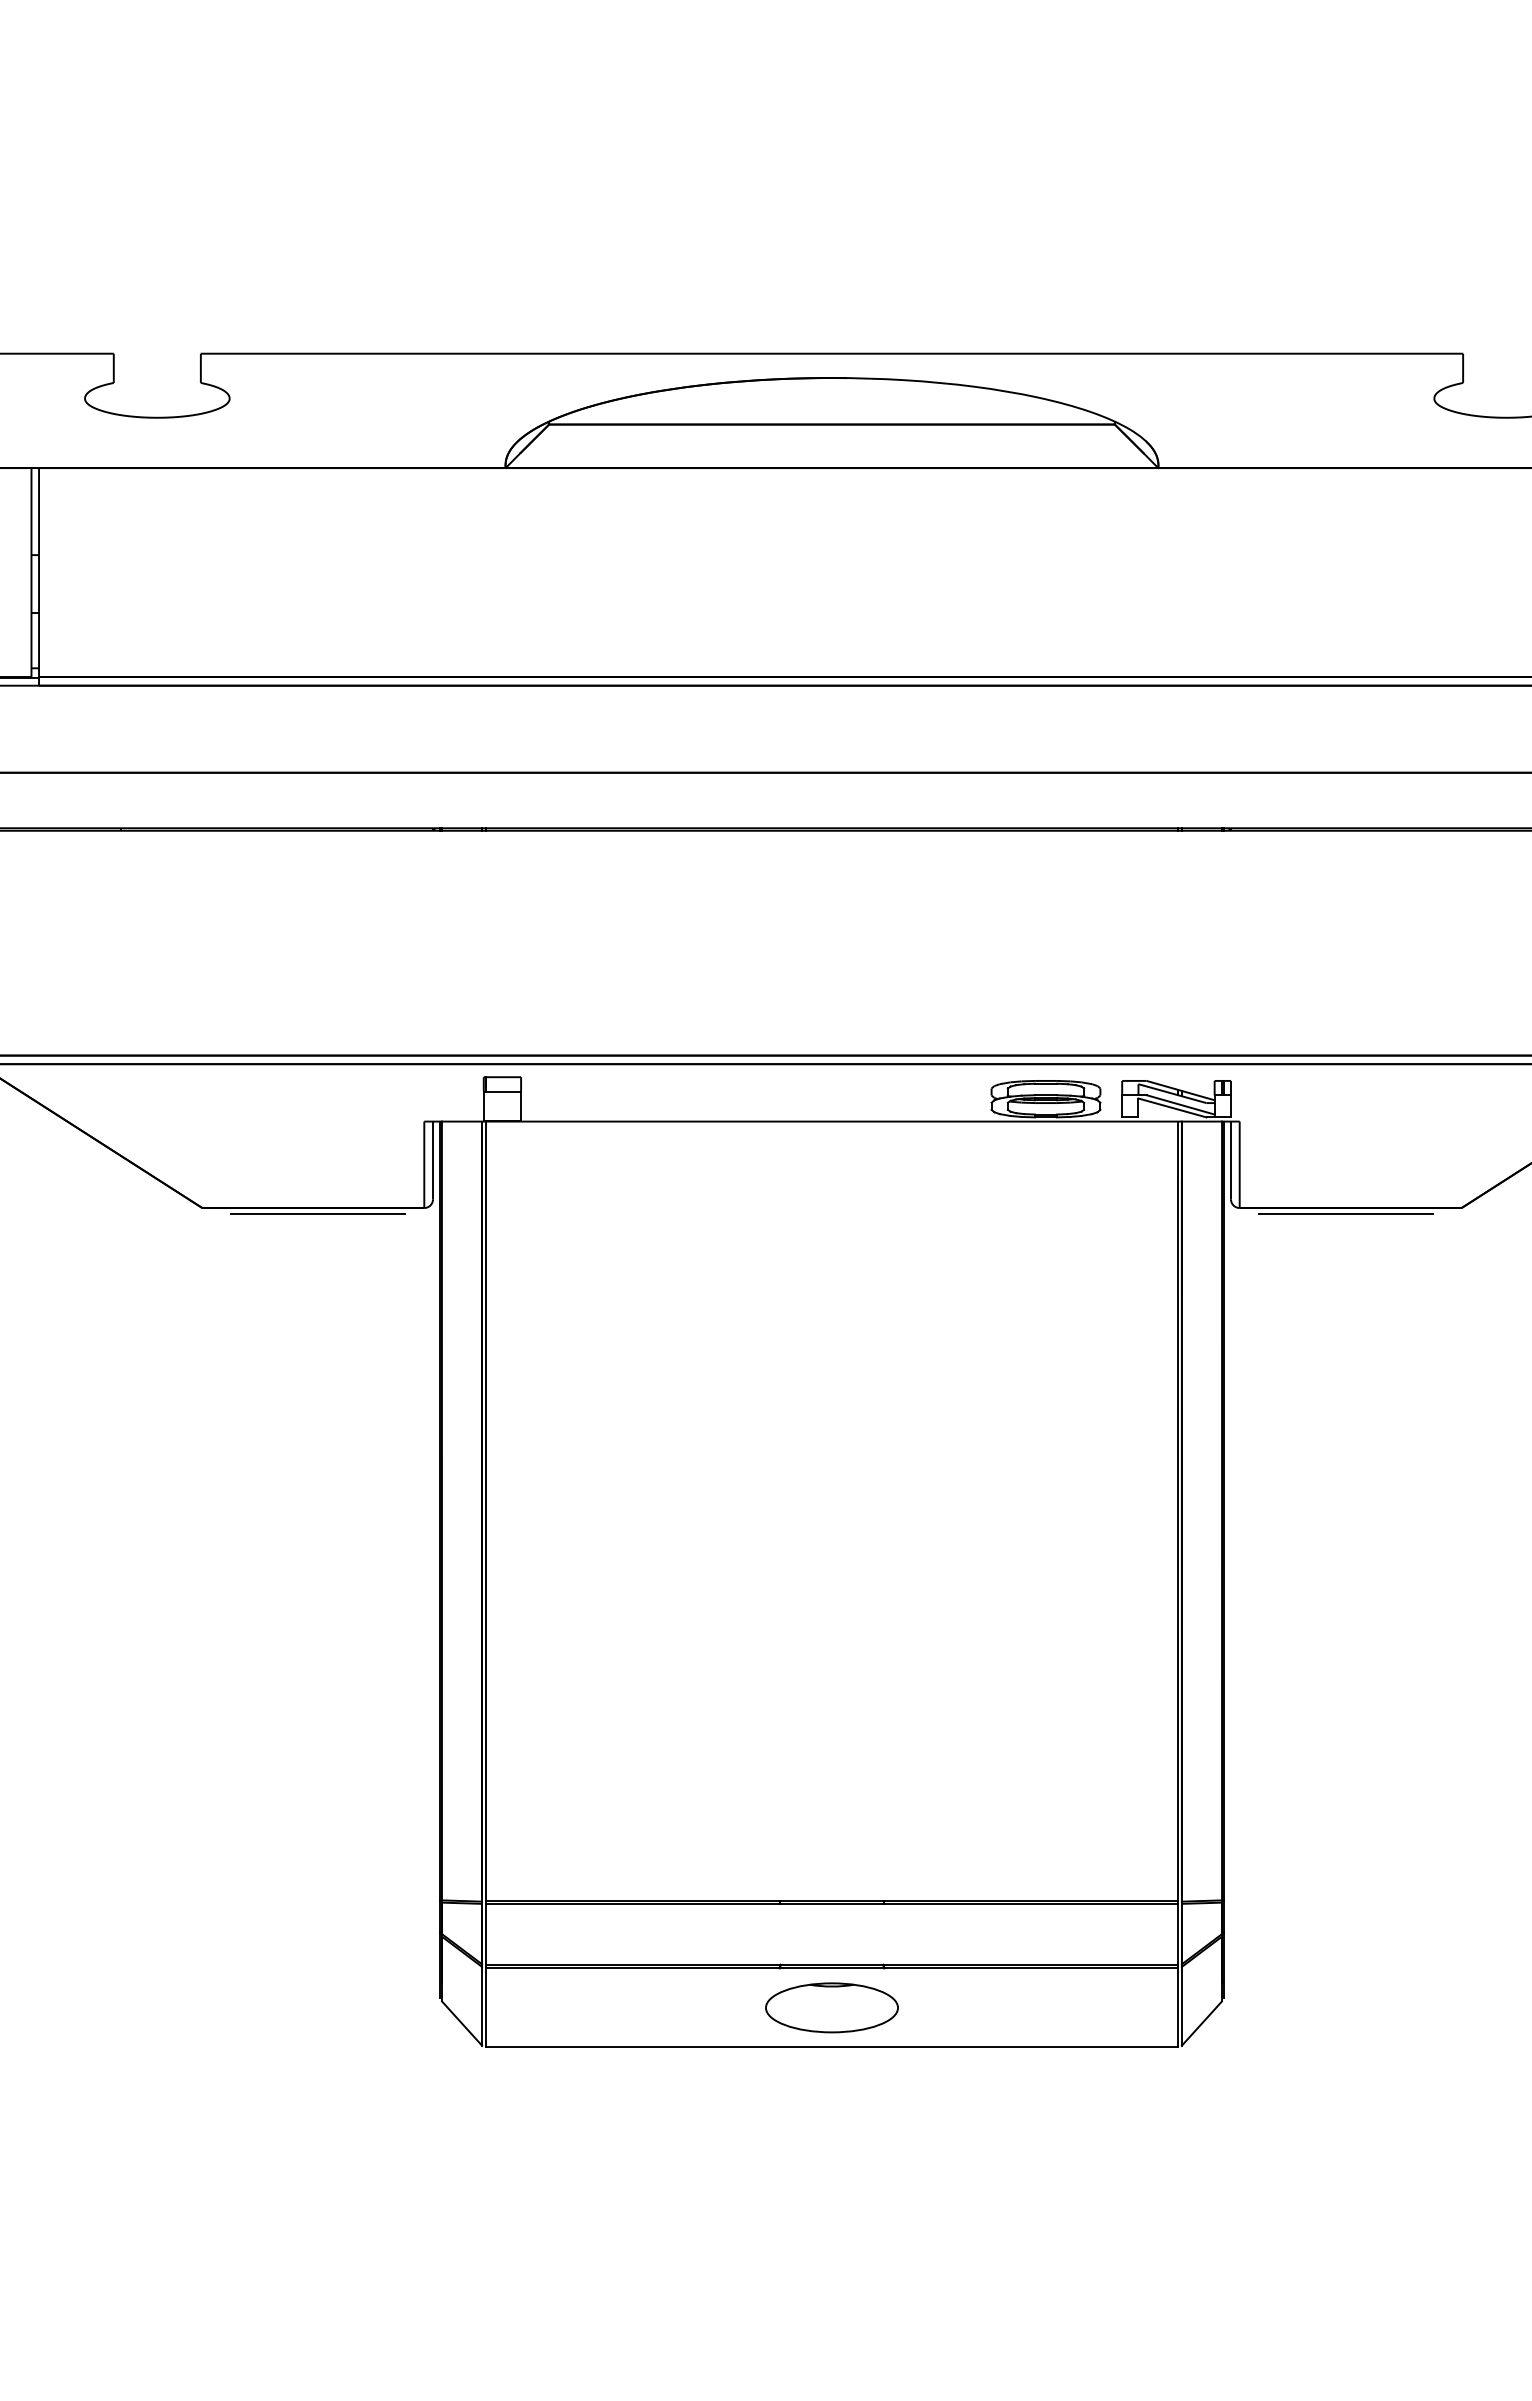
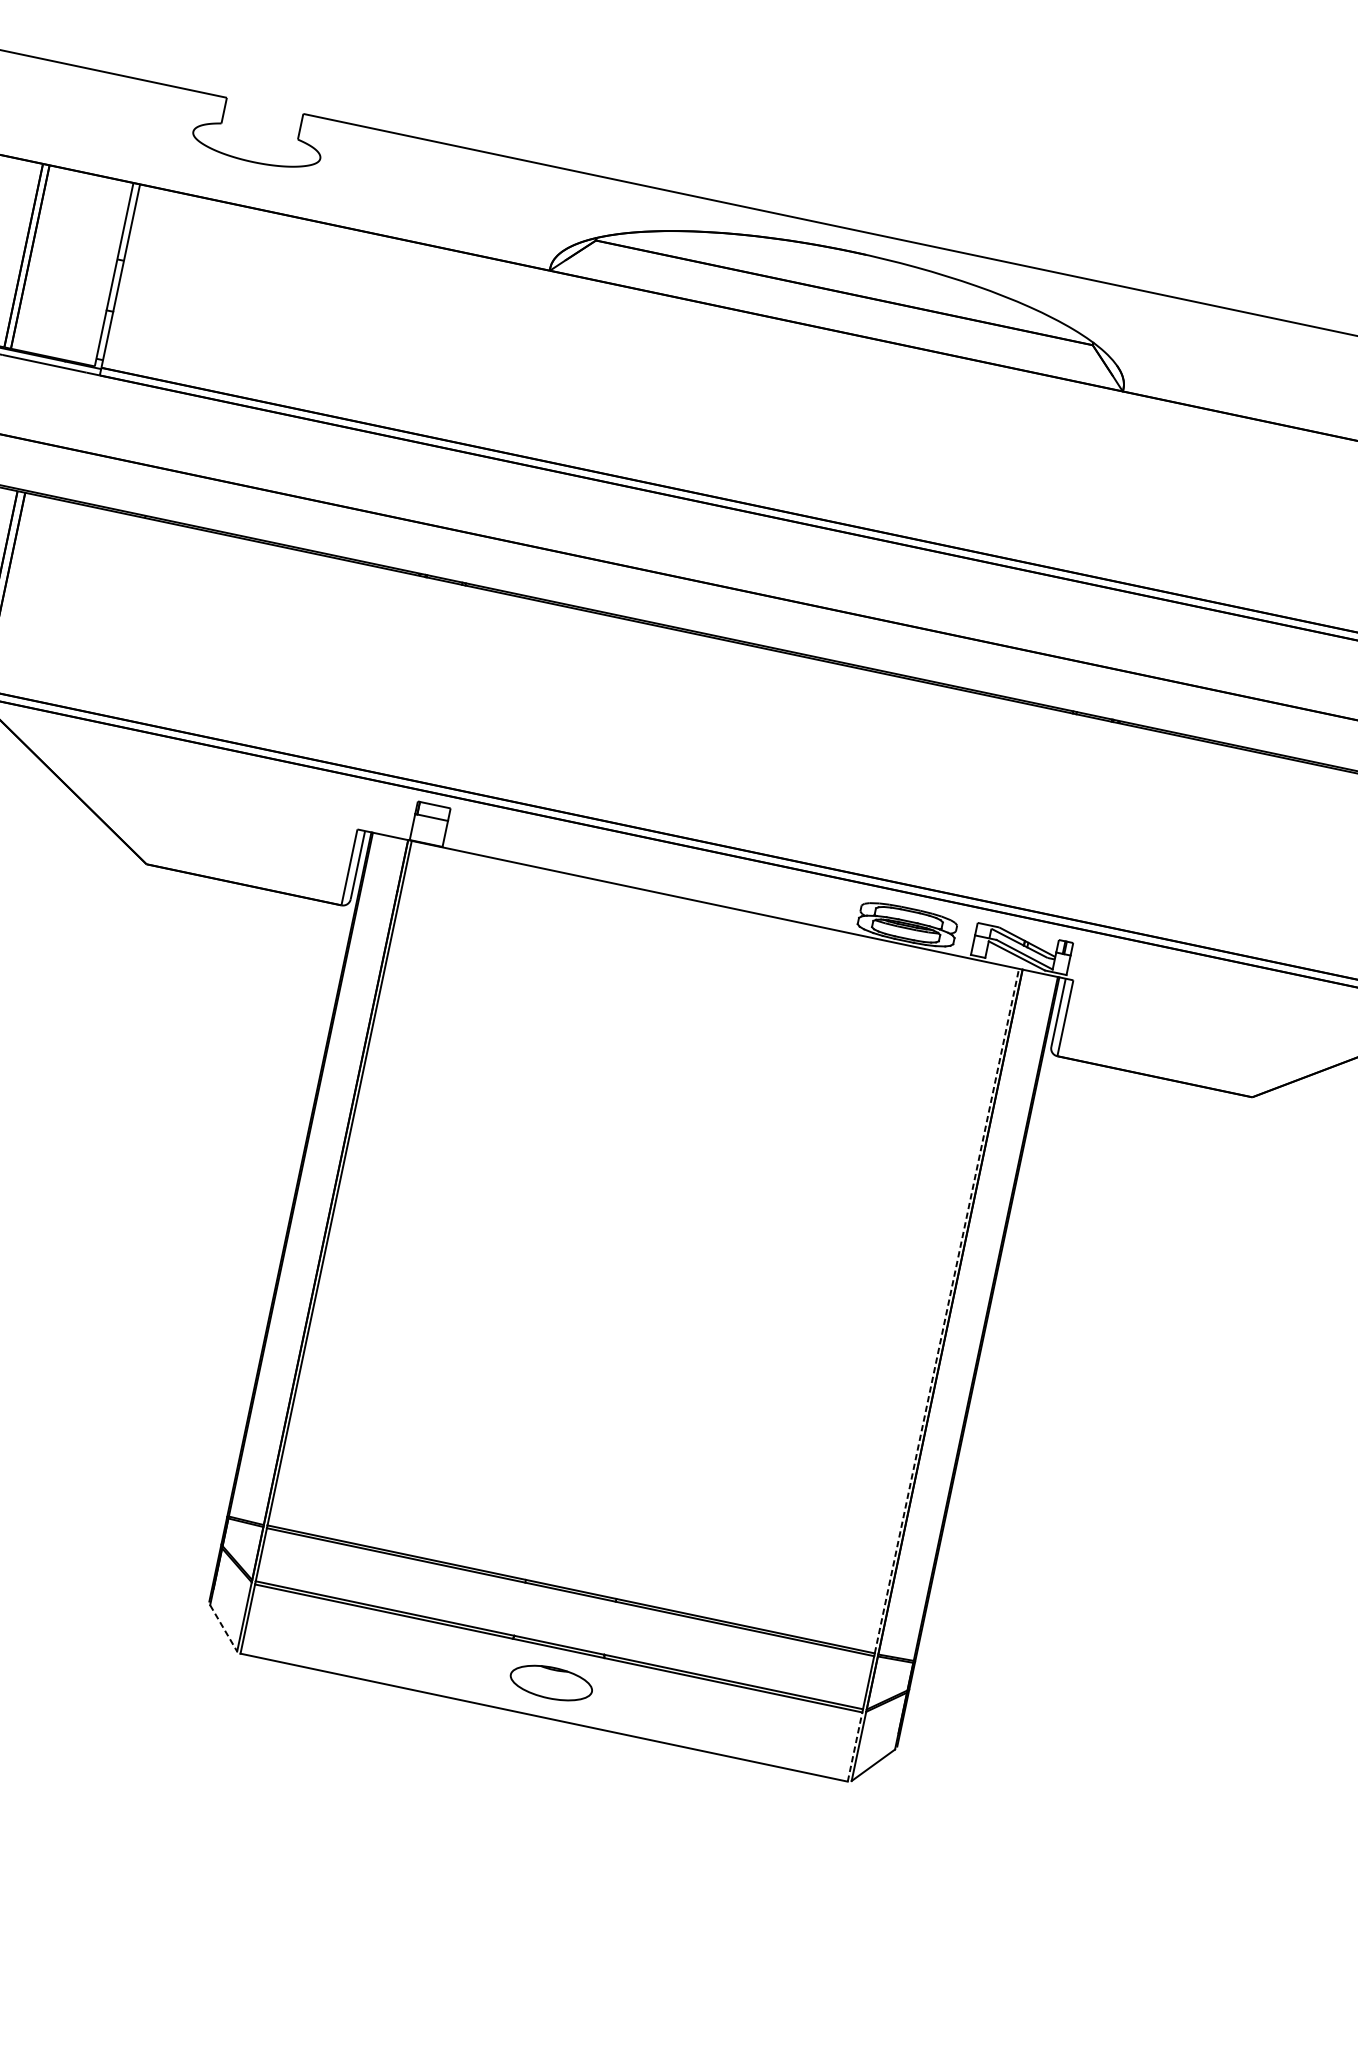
line: (318, 1213) -> (247, 890), removed
line: (1345, 1213) -> (1149, 1080), removed
line: (1177, 1511) -> (946, 1311), solid -> dashed
part: (831, 2007) -> (551, 1682), size x0.7
line: (1177, 2007) -> (854, 1746), solid -> dashed
line: (462, 2023) -> (224, 1628), solid -> dashed

